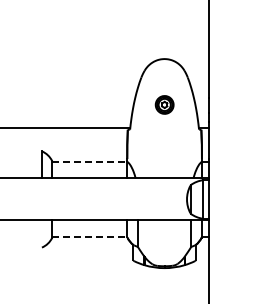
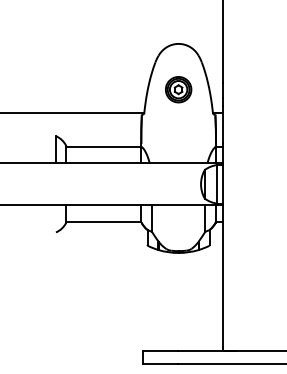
part: (164, 104) -> (178, 89), size x1.43
line: (89, 161) -> (103, 146), dashed -> solid
line: (89, 236) -> (103, 221), dashed -> solid

